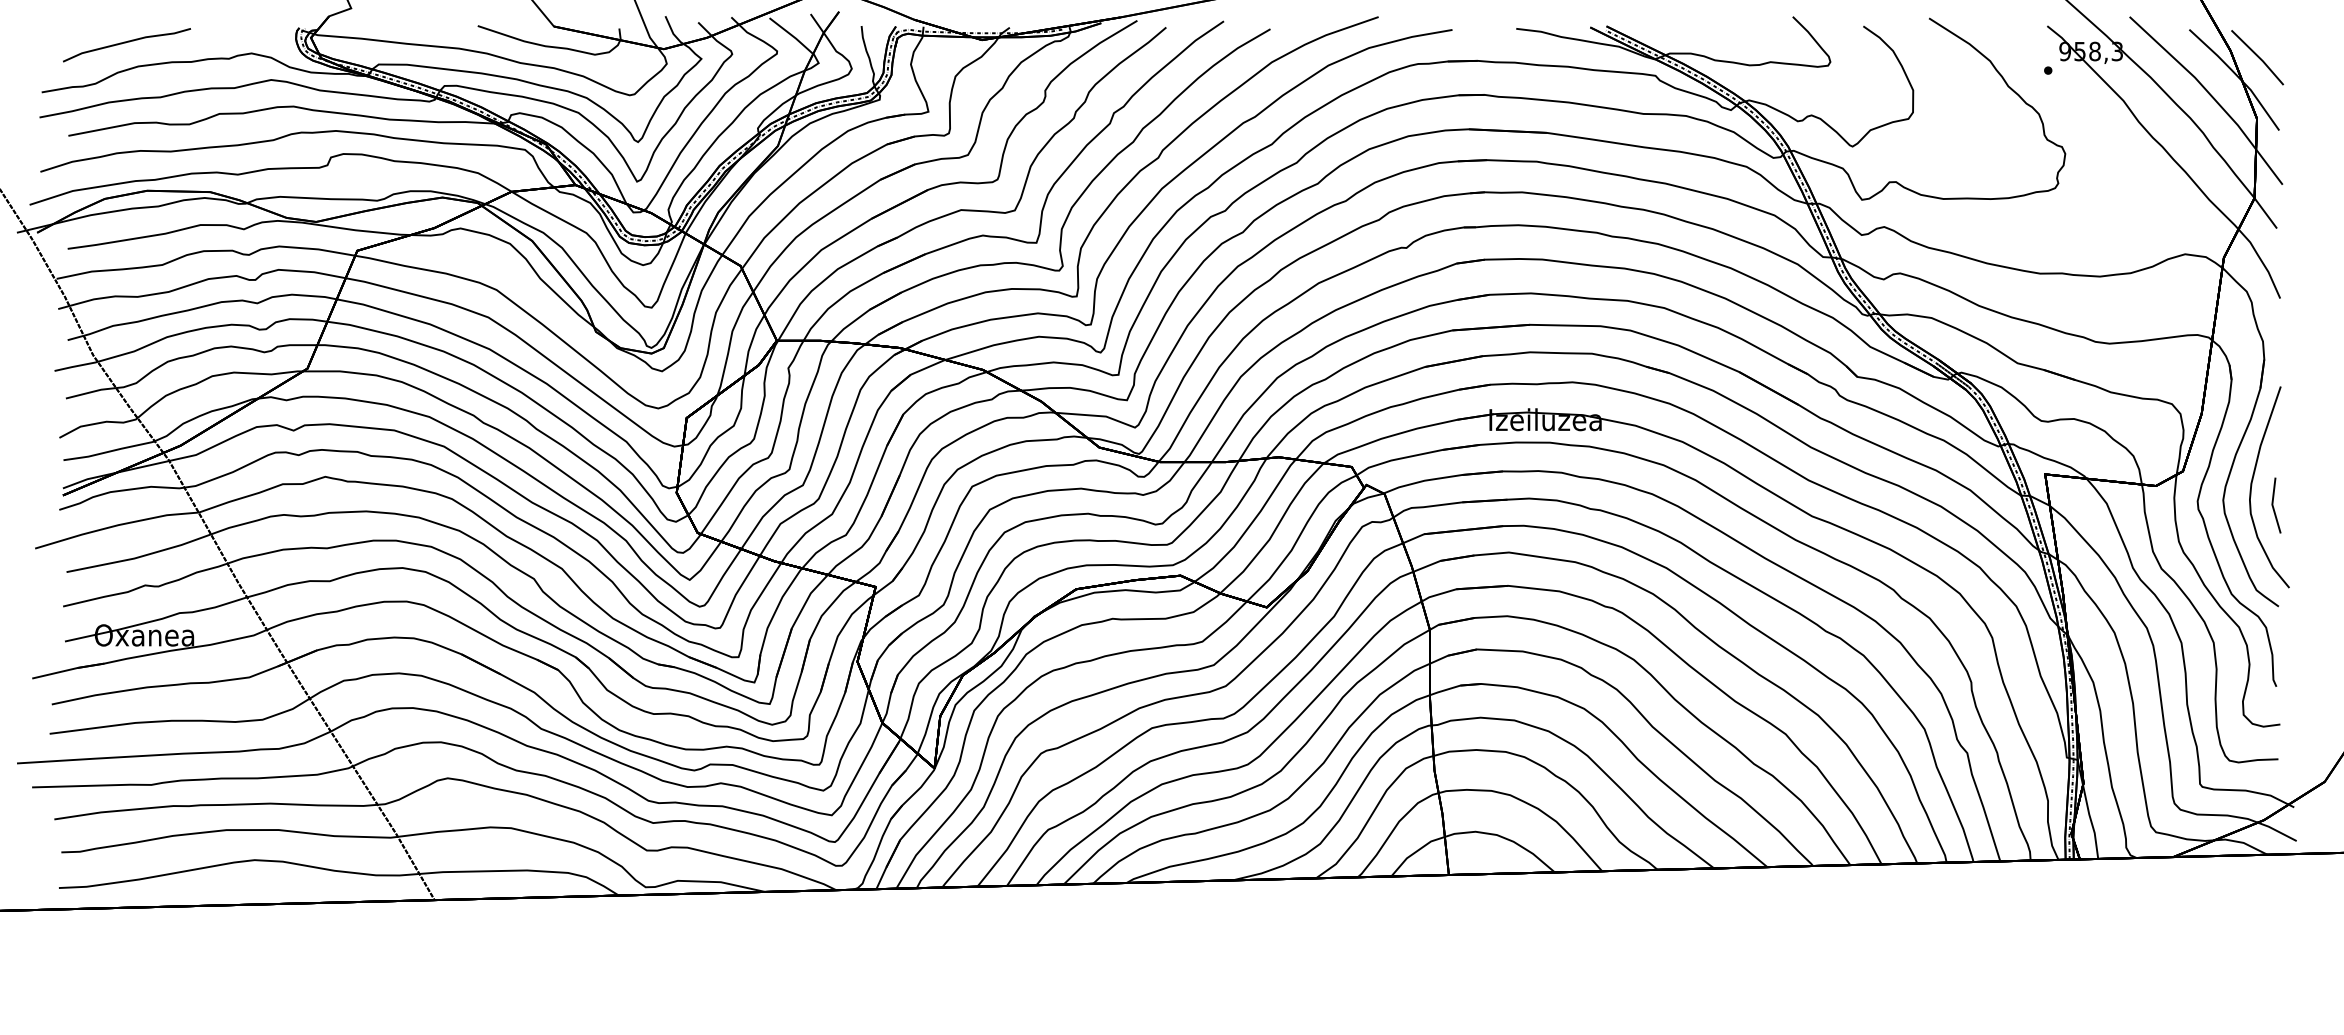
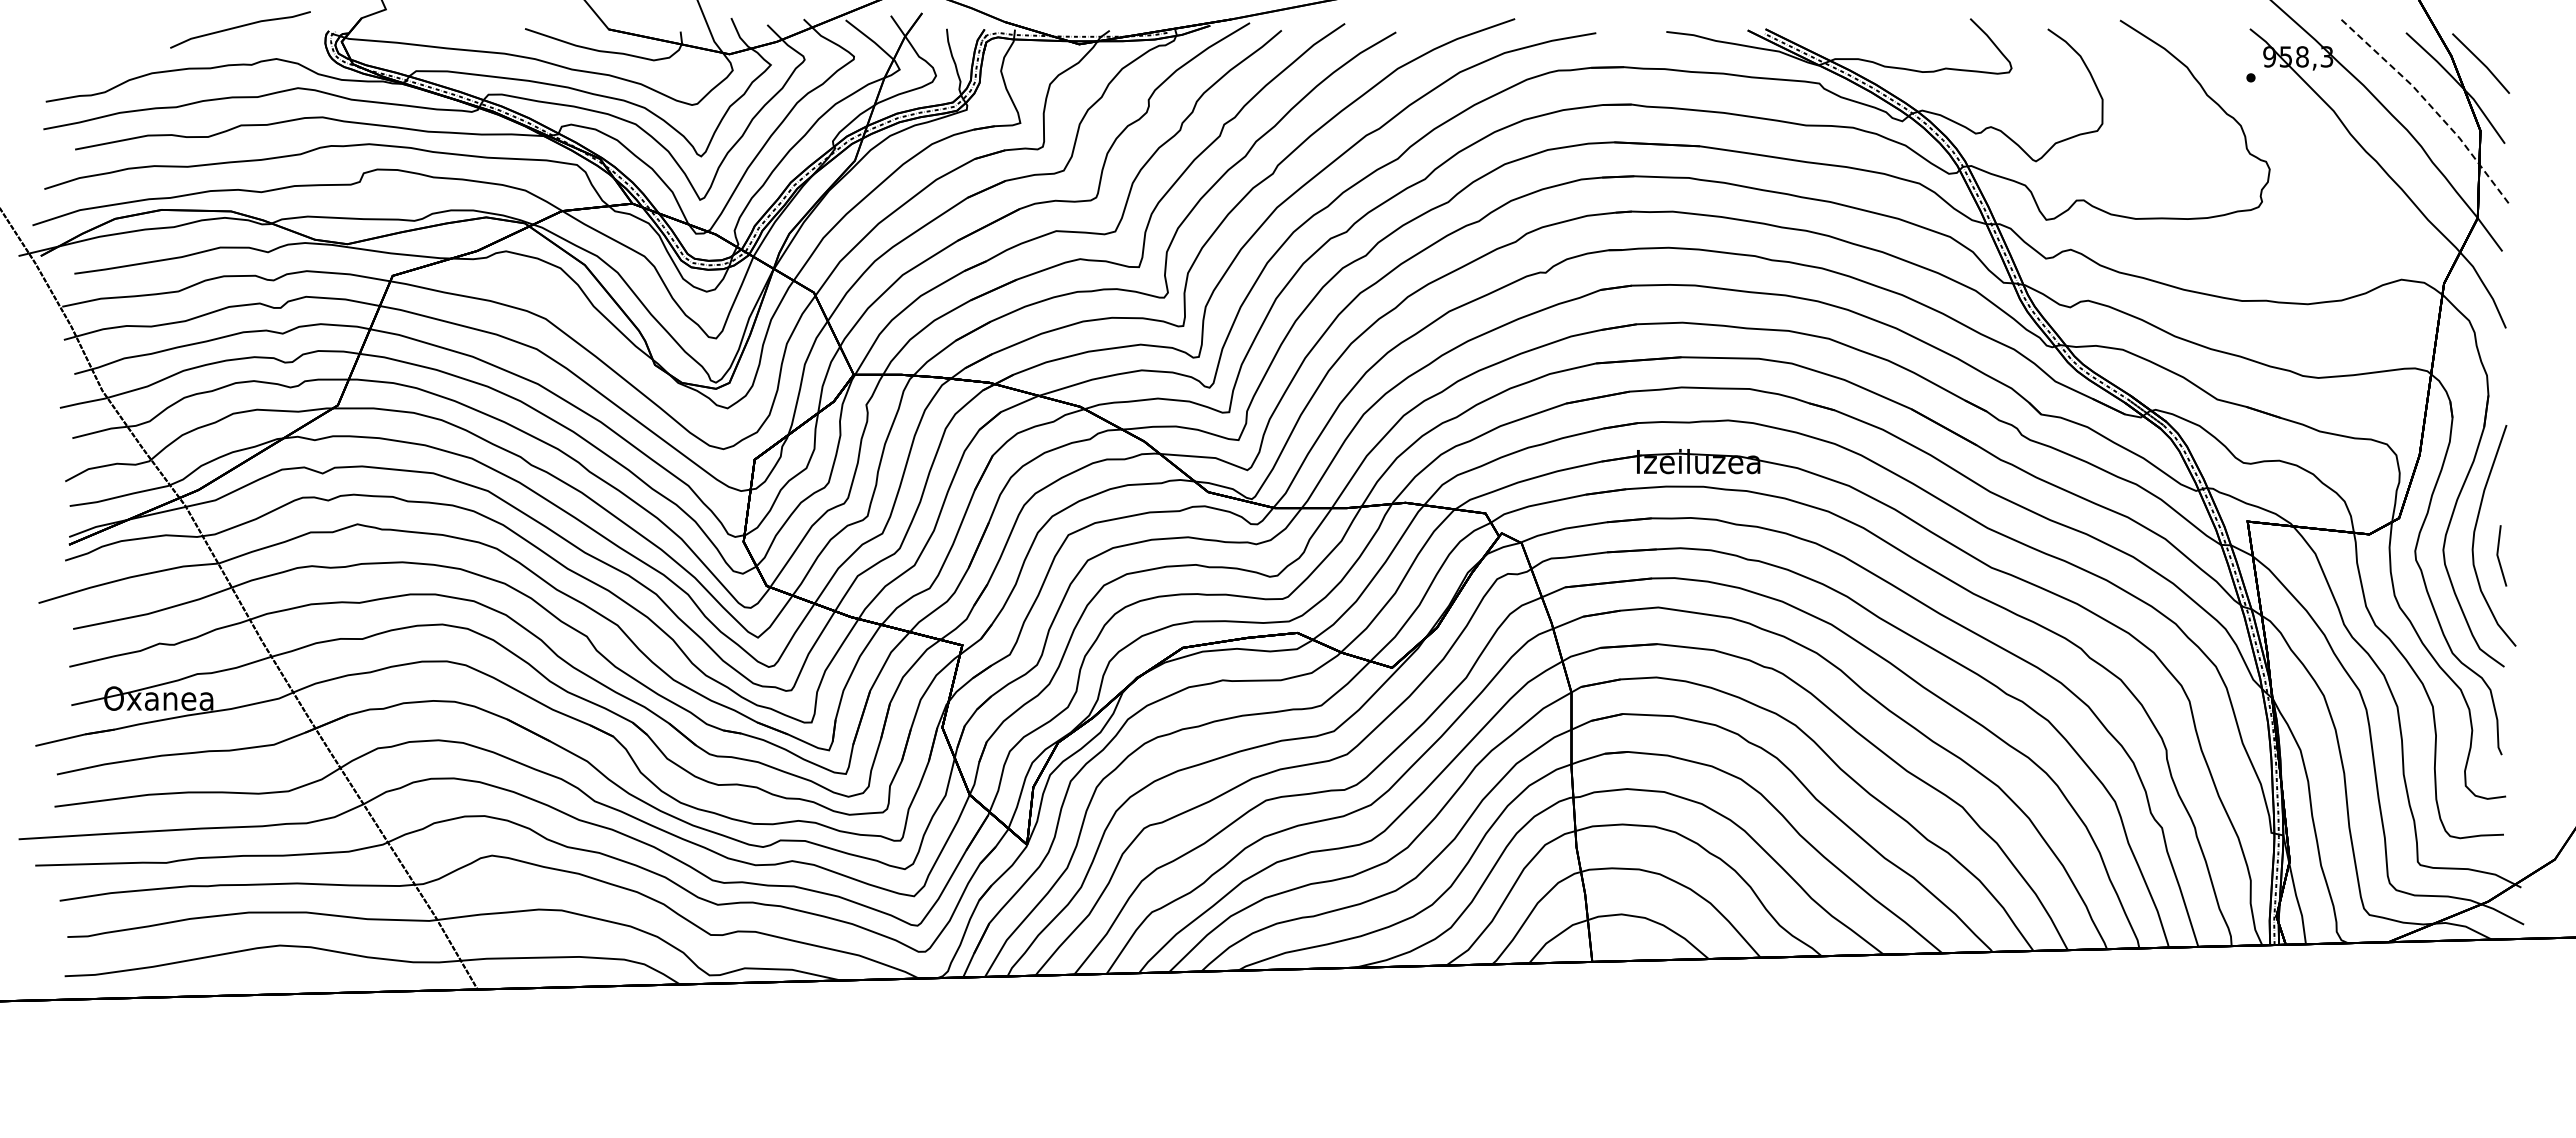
line: (126, 42) -> (240, 27), moved
line: (2211, 95) -> (2430, 105), solid -> dashed

